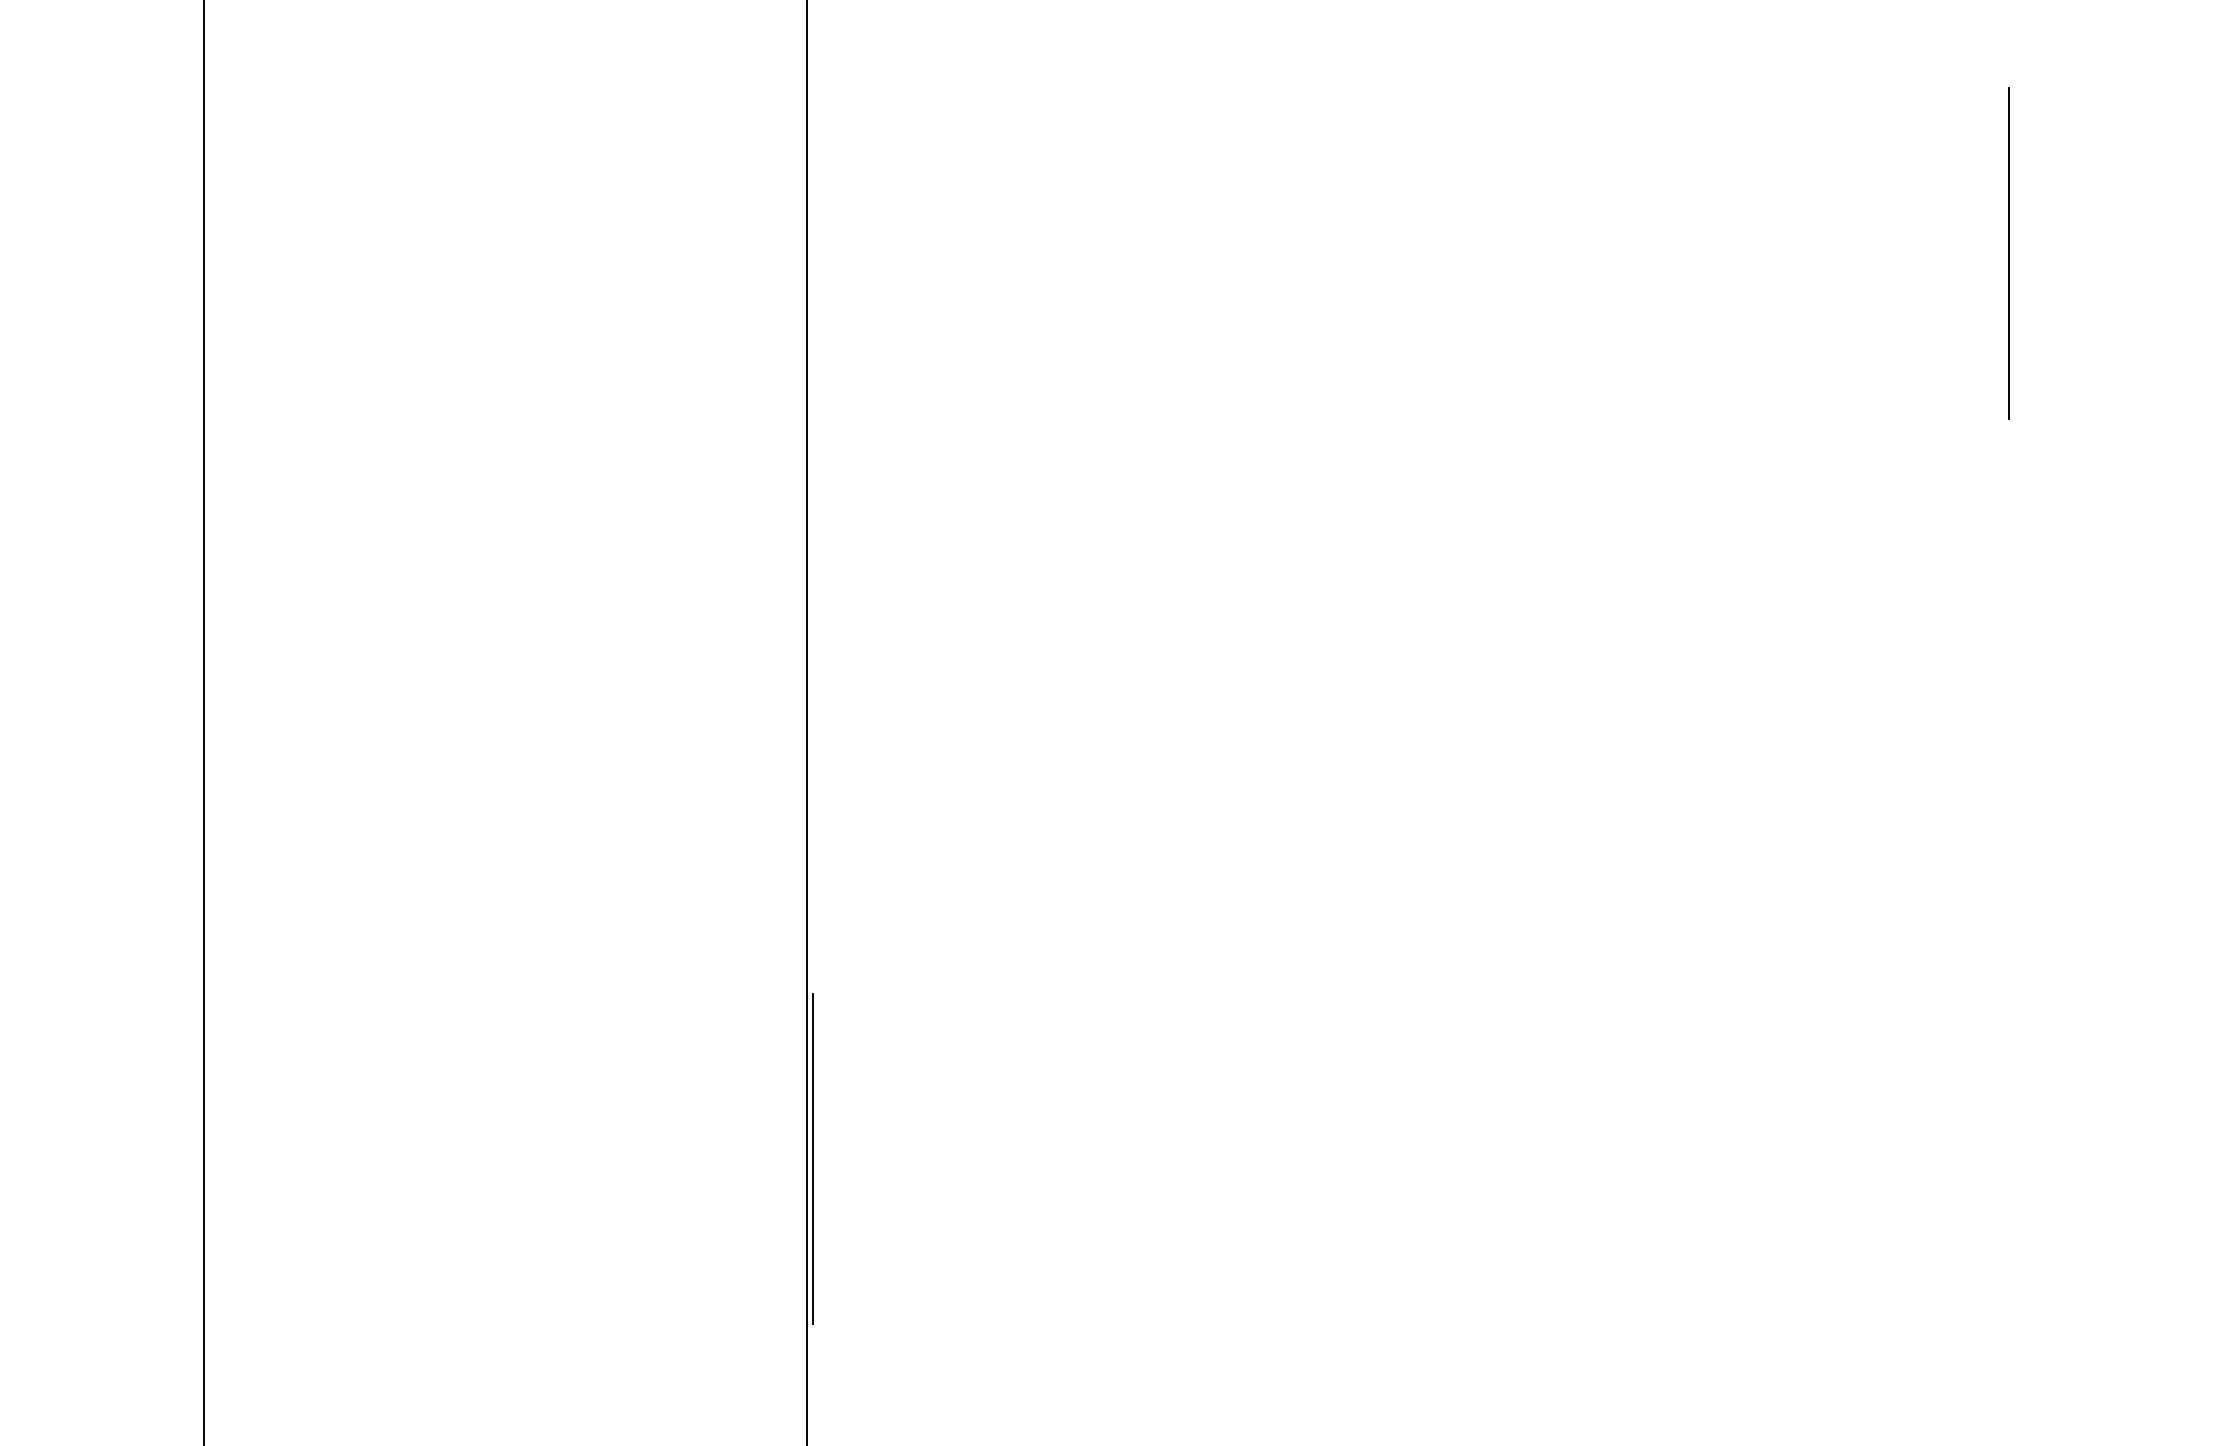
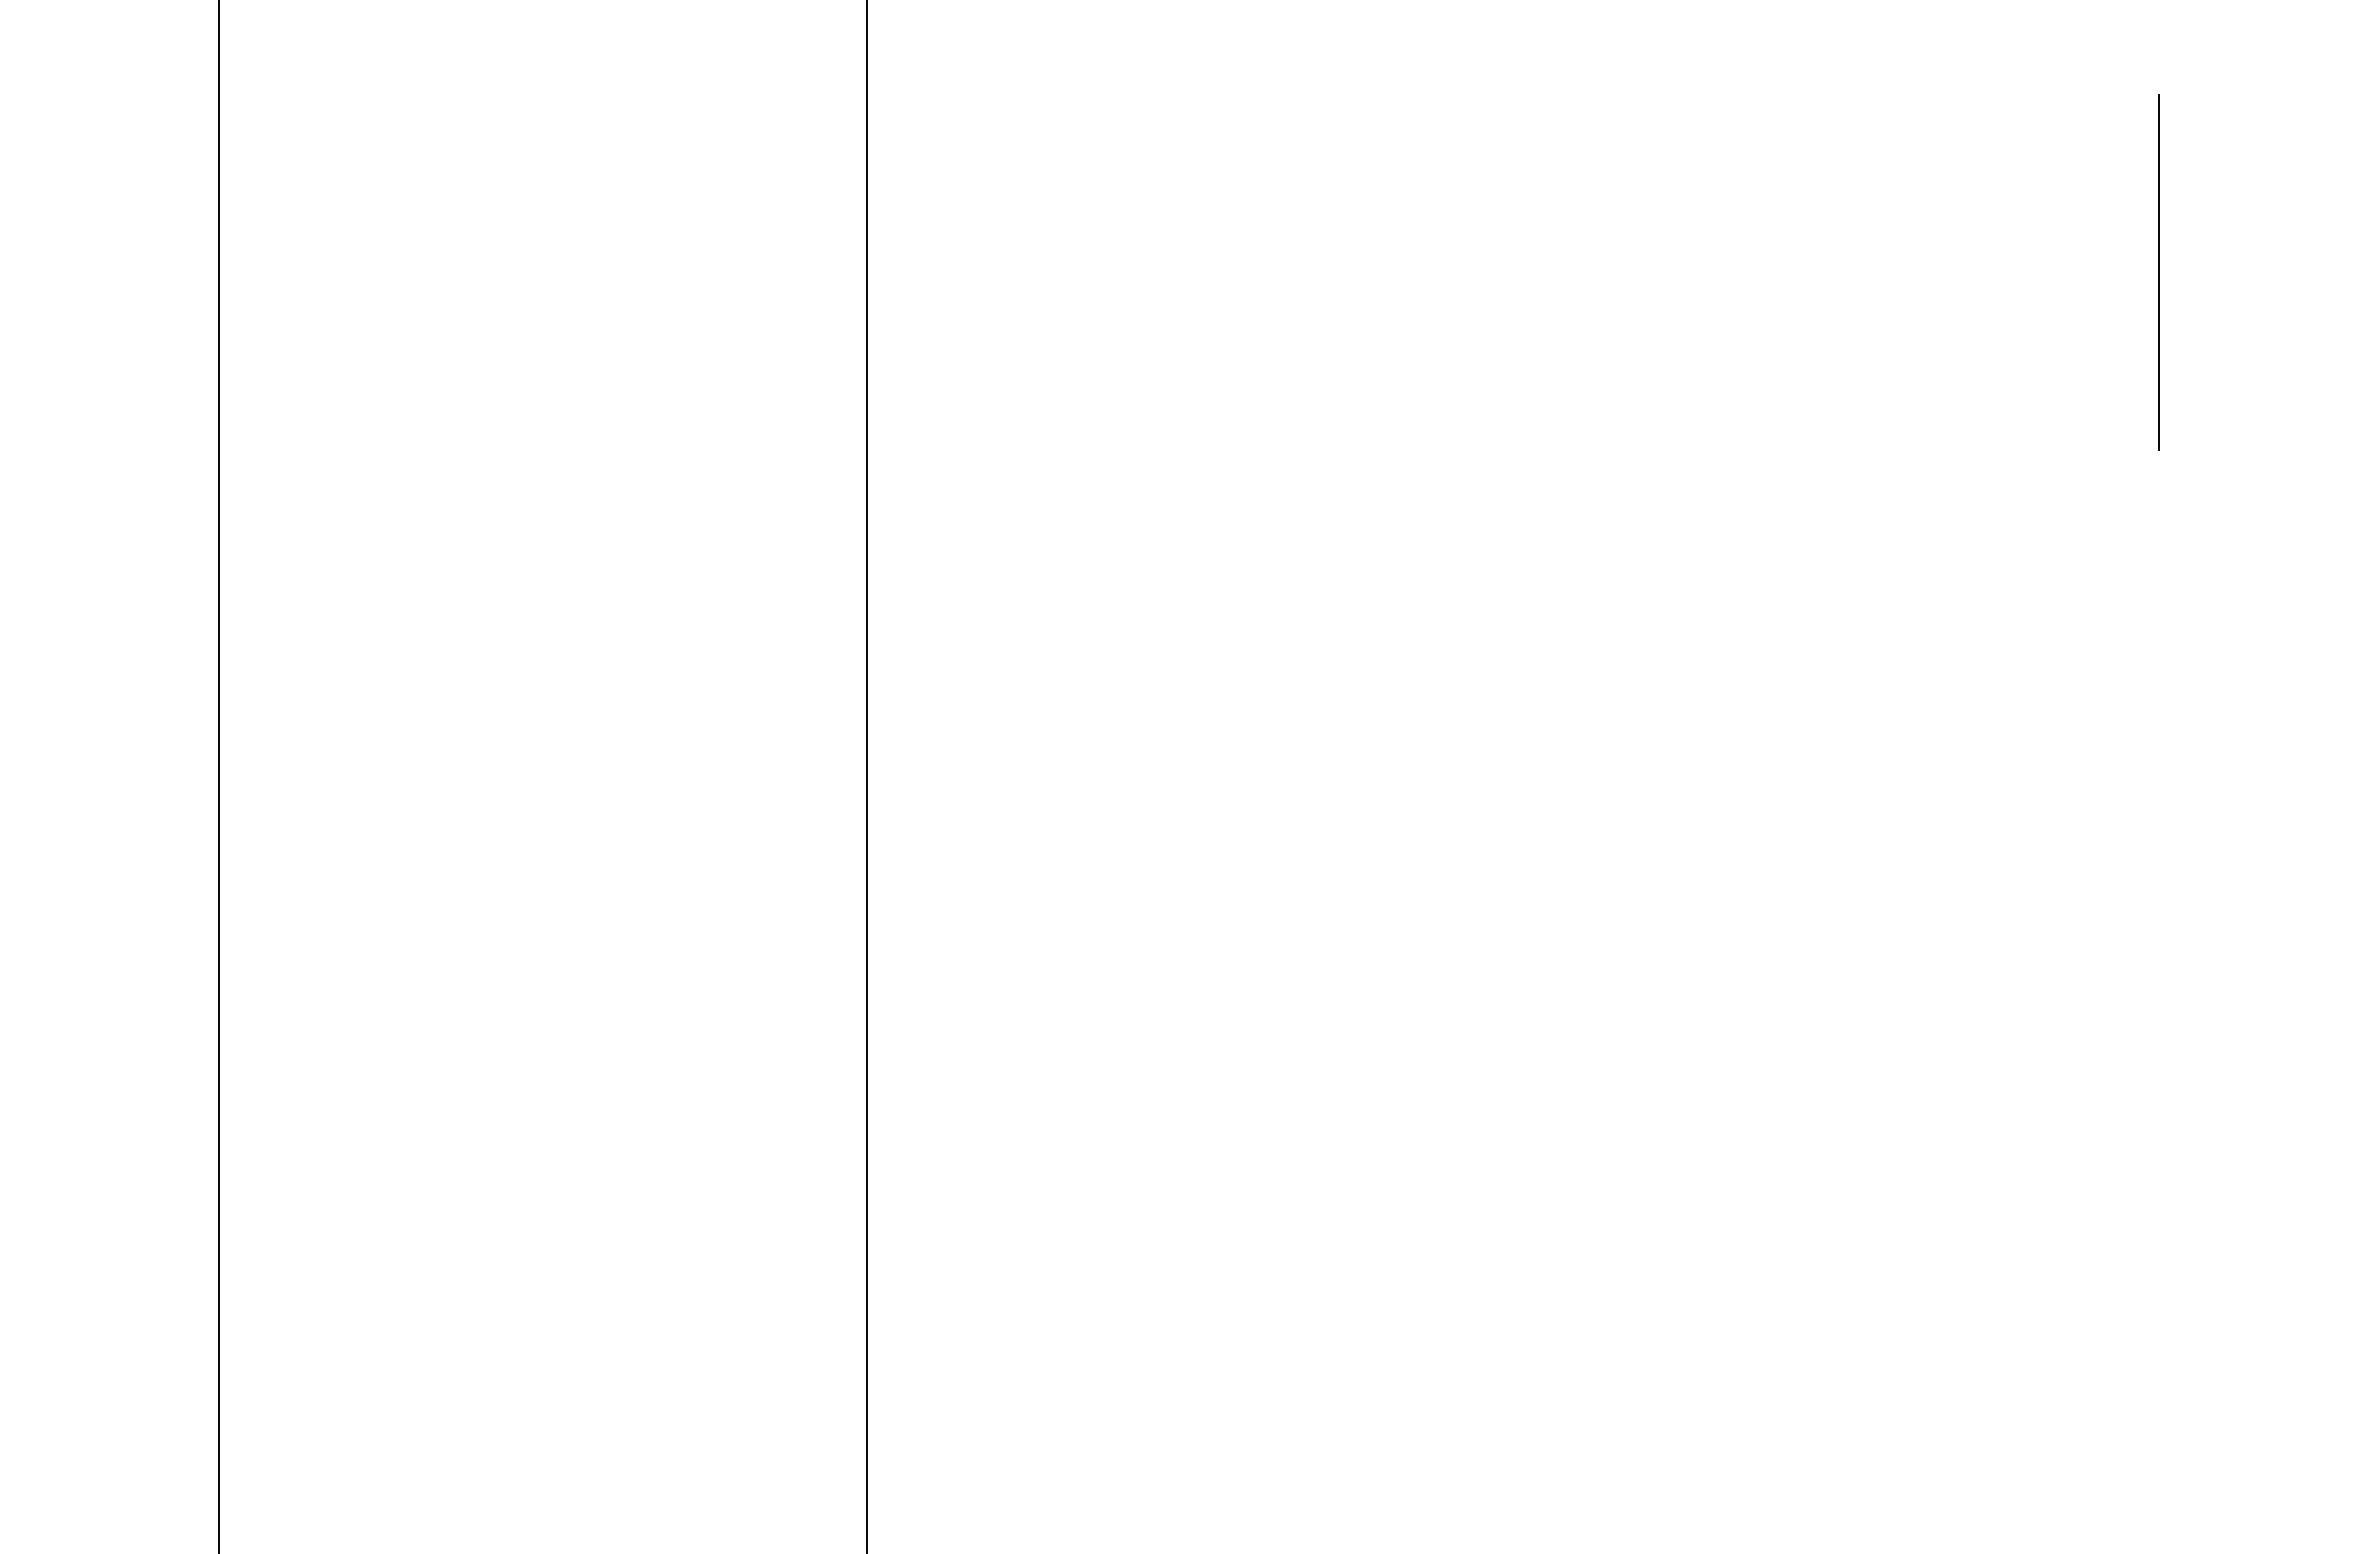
line: (812, 1158) -> (873, 1245), removed

